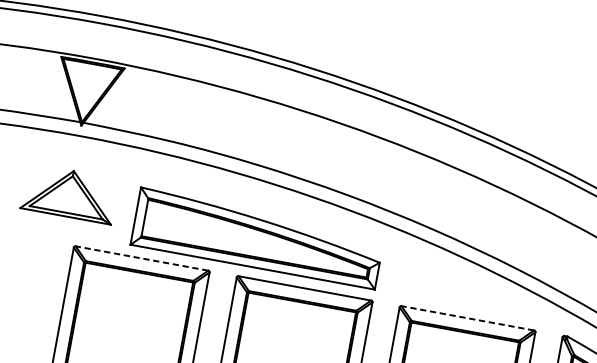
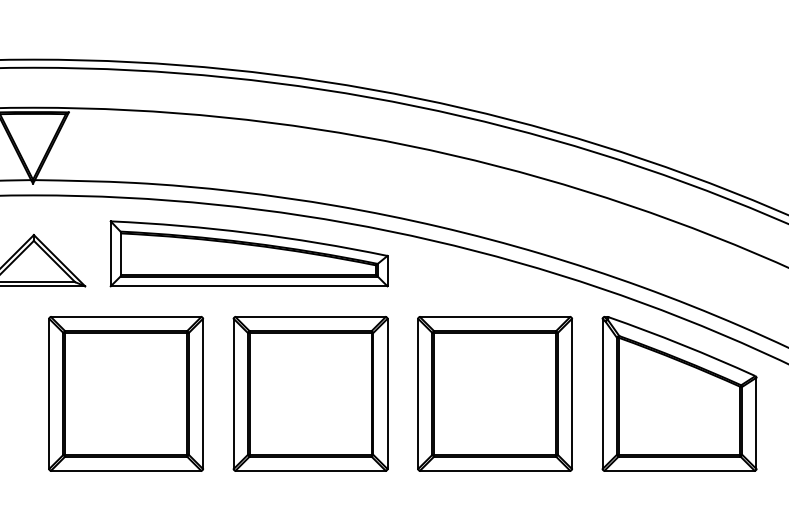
part: (257, 238) -> (248, 253), moved
line: (141, 258) -> (125, 317), dashed -> solid
line: (467, 318) -> (494, 317), dashed -> solid

